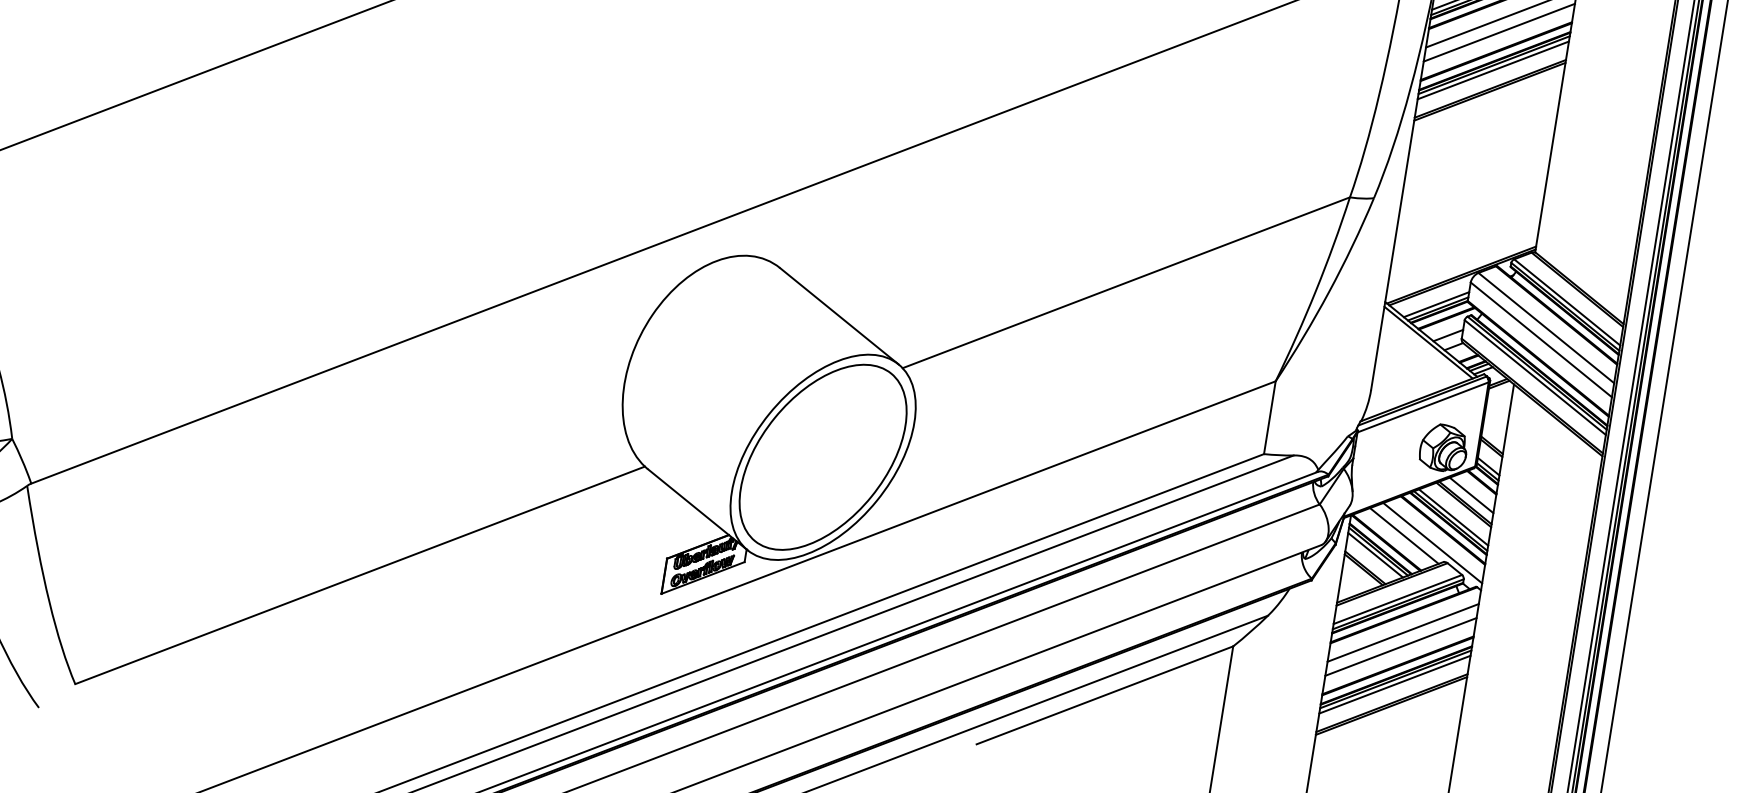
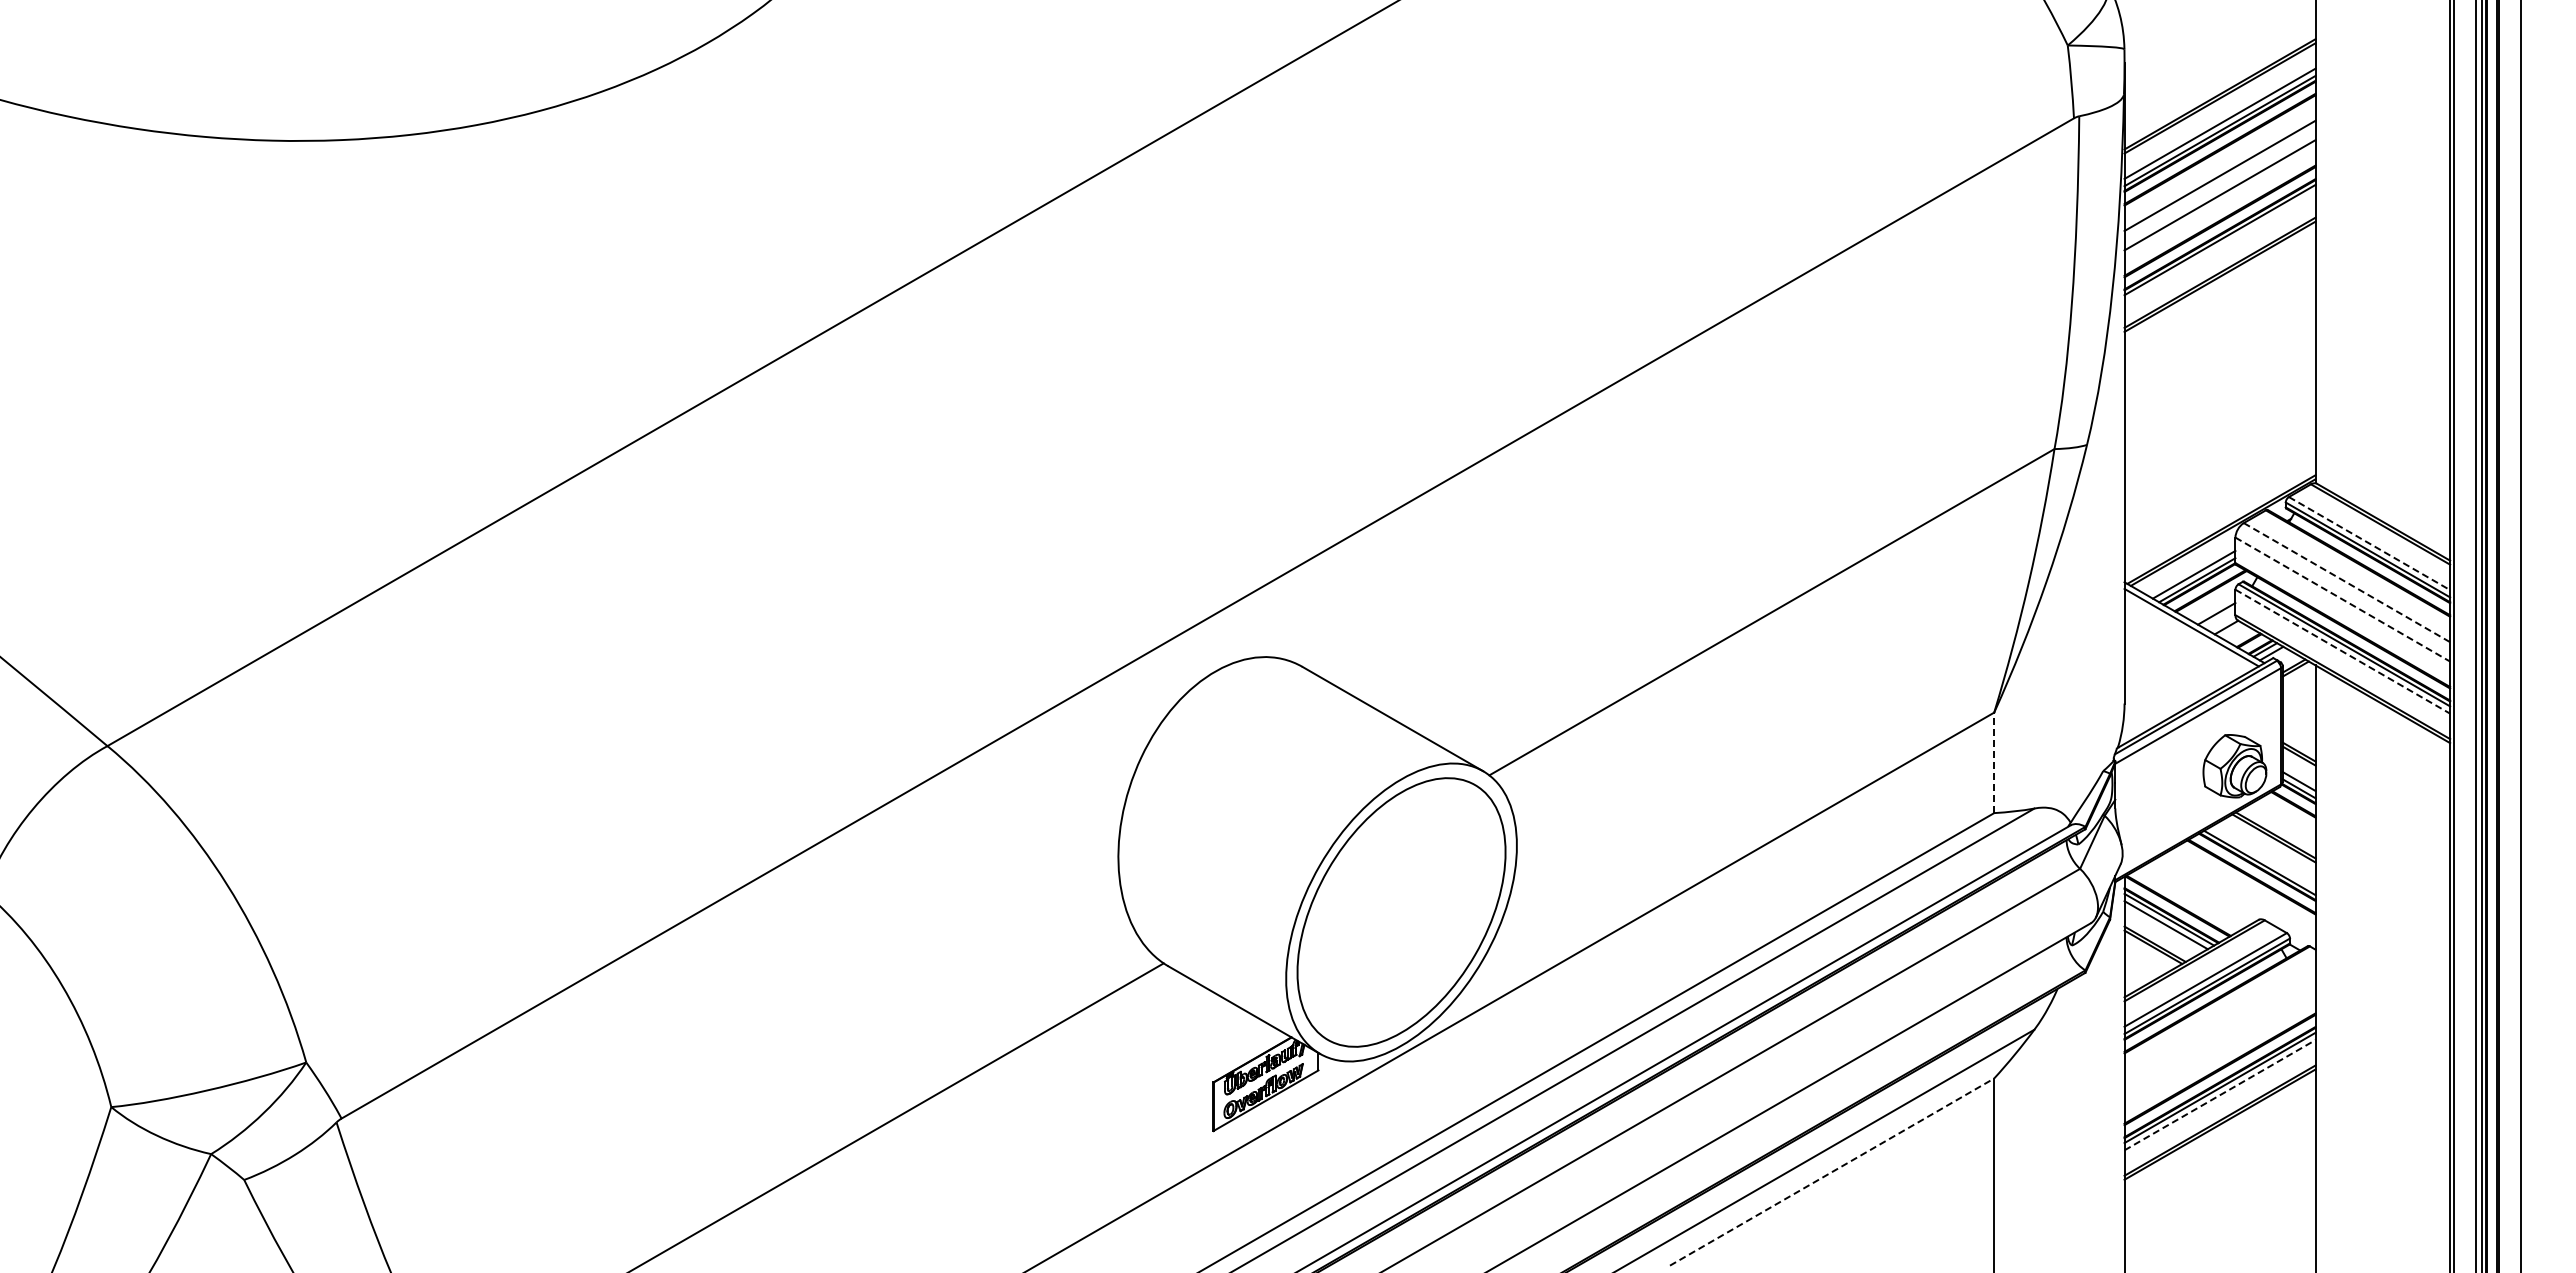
line: (1492, 70) -> (2219, 247), removed
line: (1567, 302) -> (2369, 543), solid -> dashed
line: (1546, 328) -> (2347, 582), solid -> dashed
line: (1541, 339) -> (2342, 599), solid -> dashed
line: (1535, 377) -> (2342, 651), solid -> dashed
line: (1270, 417) -> (1994, 762), solid -> dashed
line: (1471, 495) -> (2282, 823), removed
line: (1453, 517) -> (2262, 857), removed
line: (1404, 535) -> (2200, 892), removed
line: (1432, 543) -> (2240, 896), removed
line: (1402, 632) -> (2219, 1023), removed
line: (1400, 646) -> (2219, 1042), removed
line: (1395, 684) -> (2220, 1094), solid -> dashed
line: (1105, 694) -> (1832, 1171), solid -> dashed

